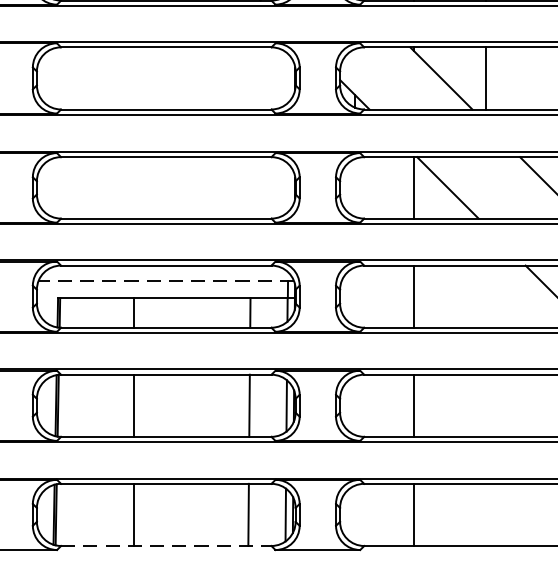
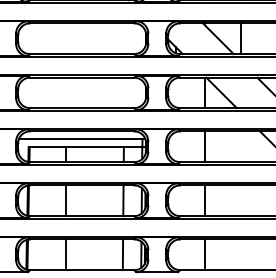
line: (164, 282) -> (81, 139), dashed -> solid
line: (166, 546) -> (82, 270), dashed -> solid

